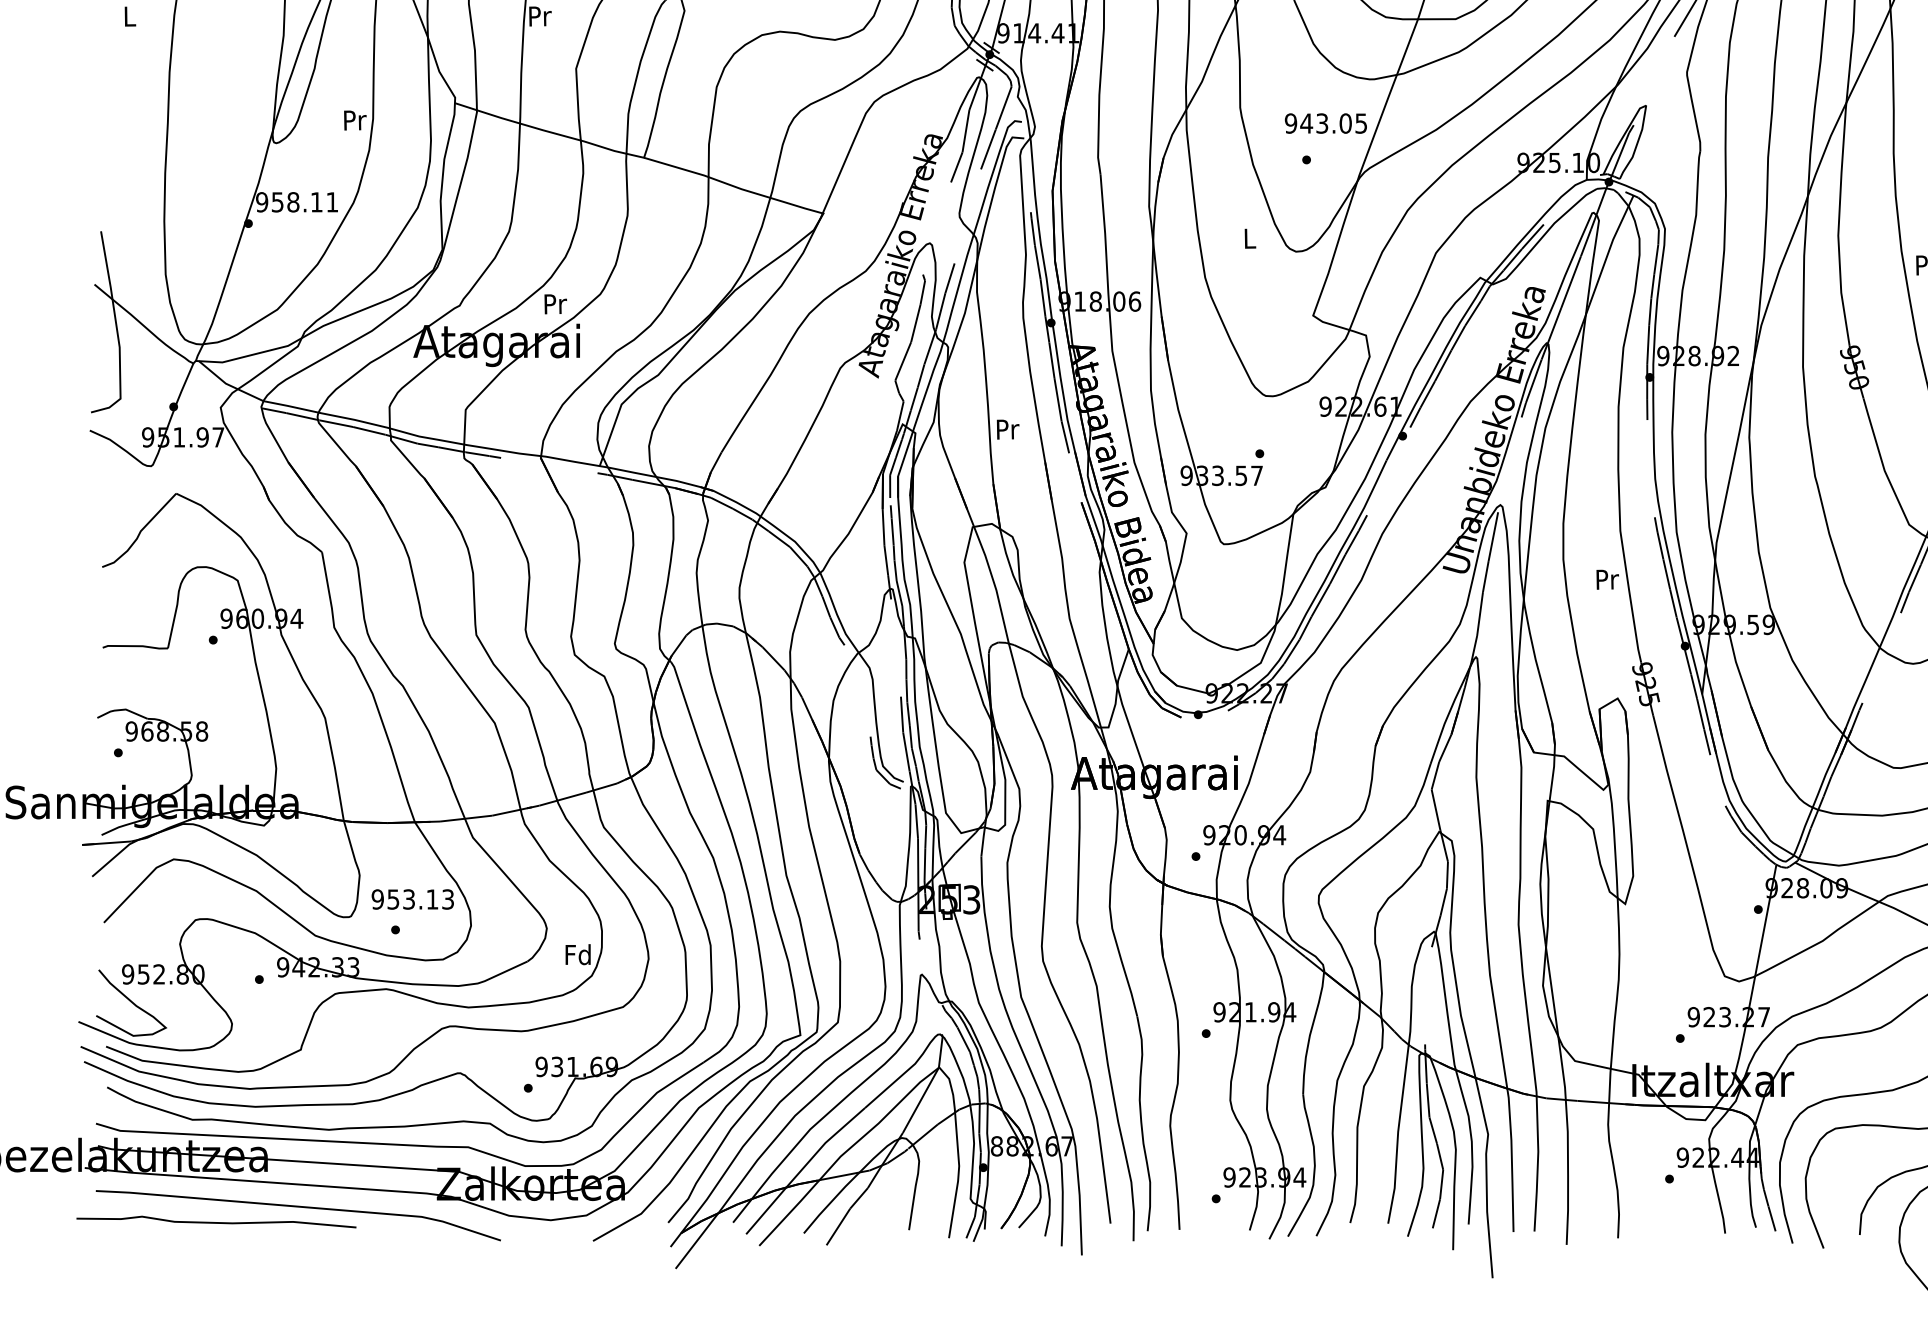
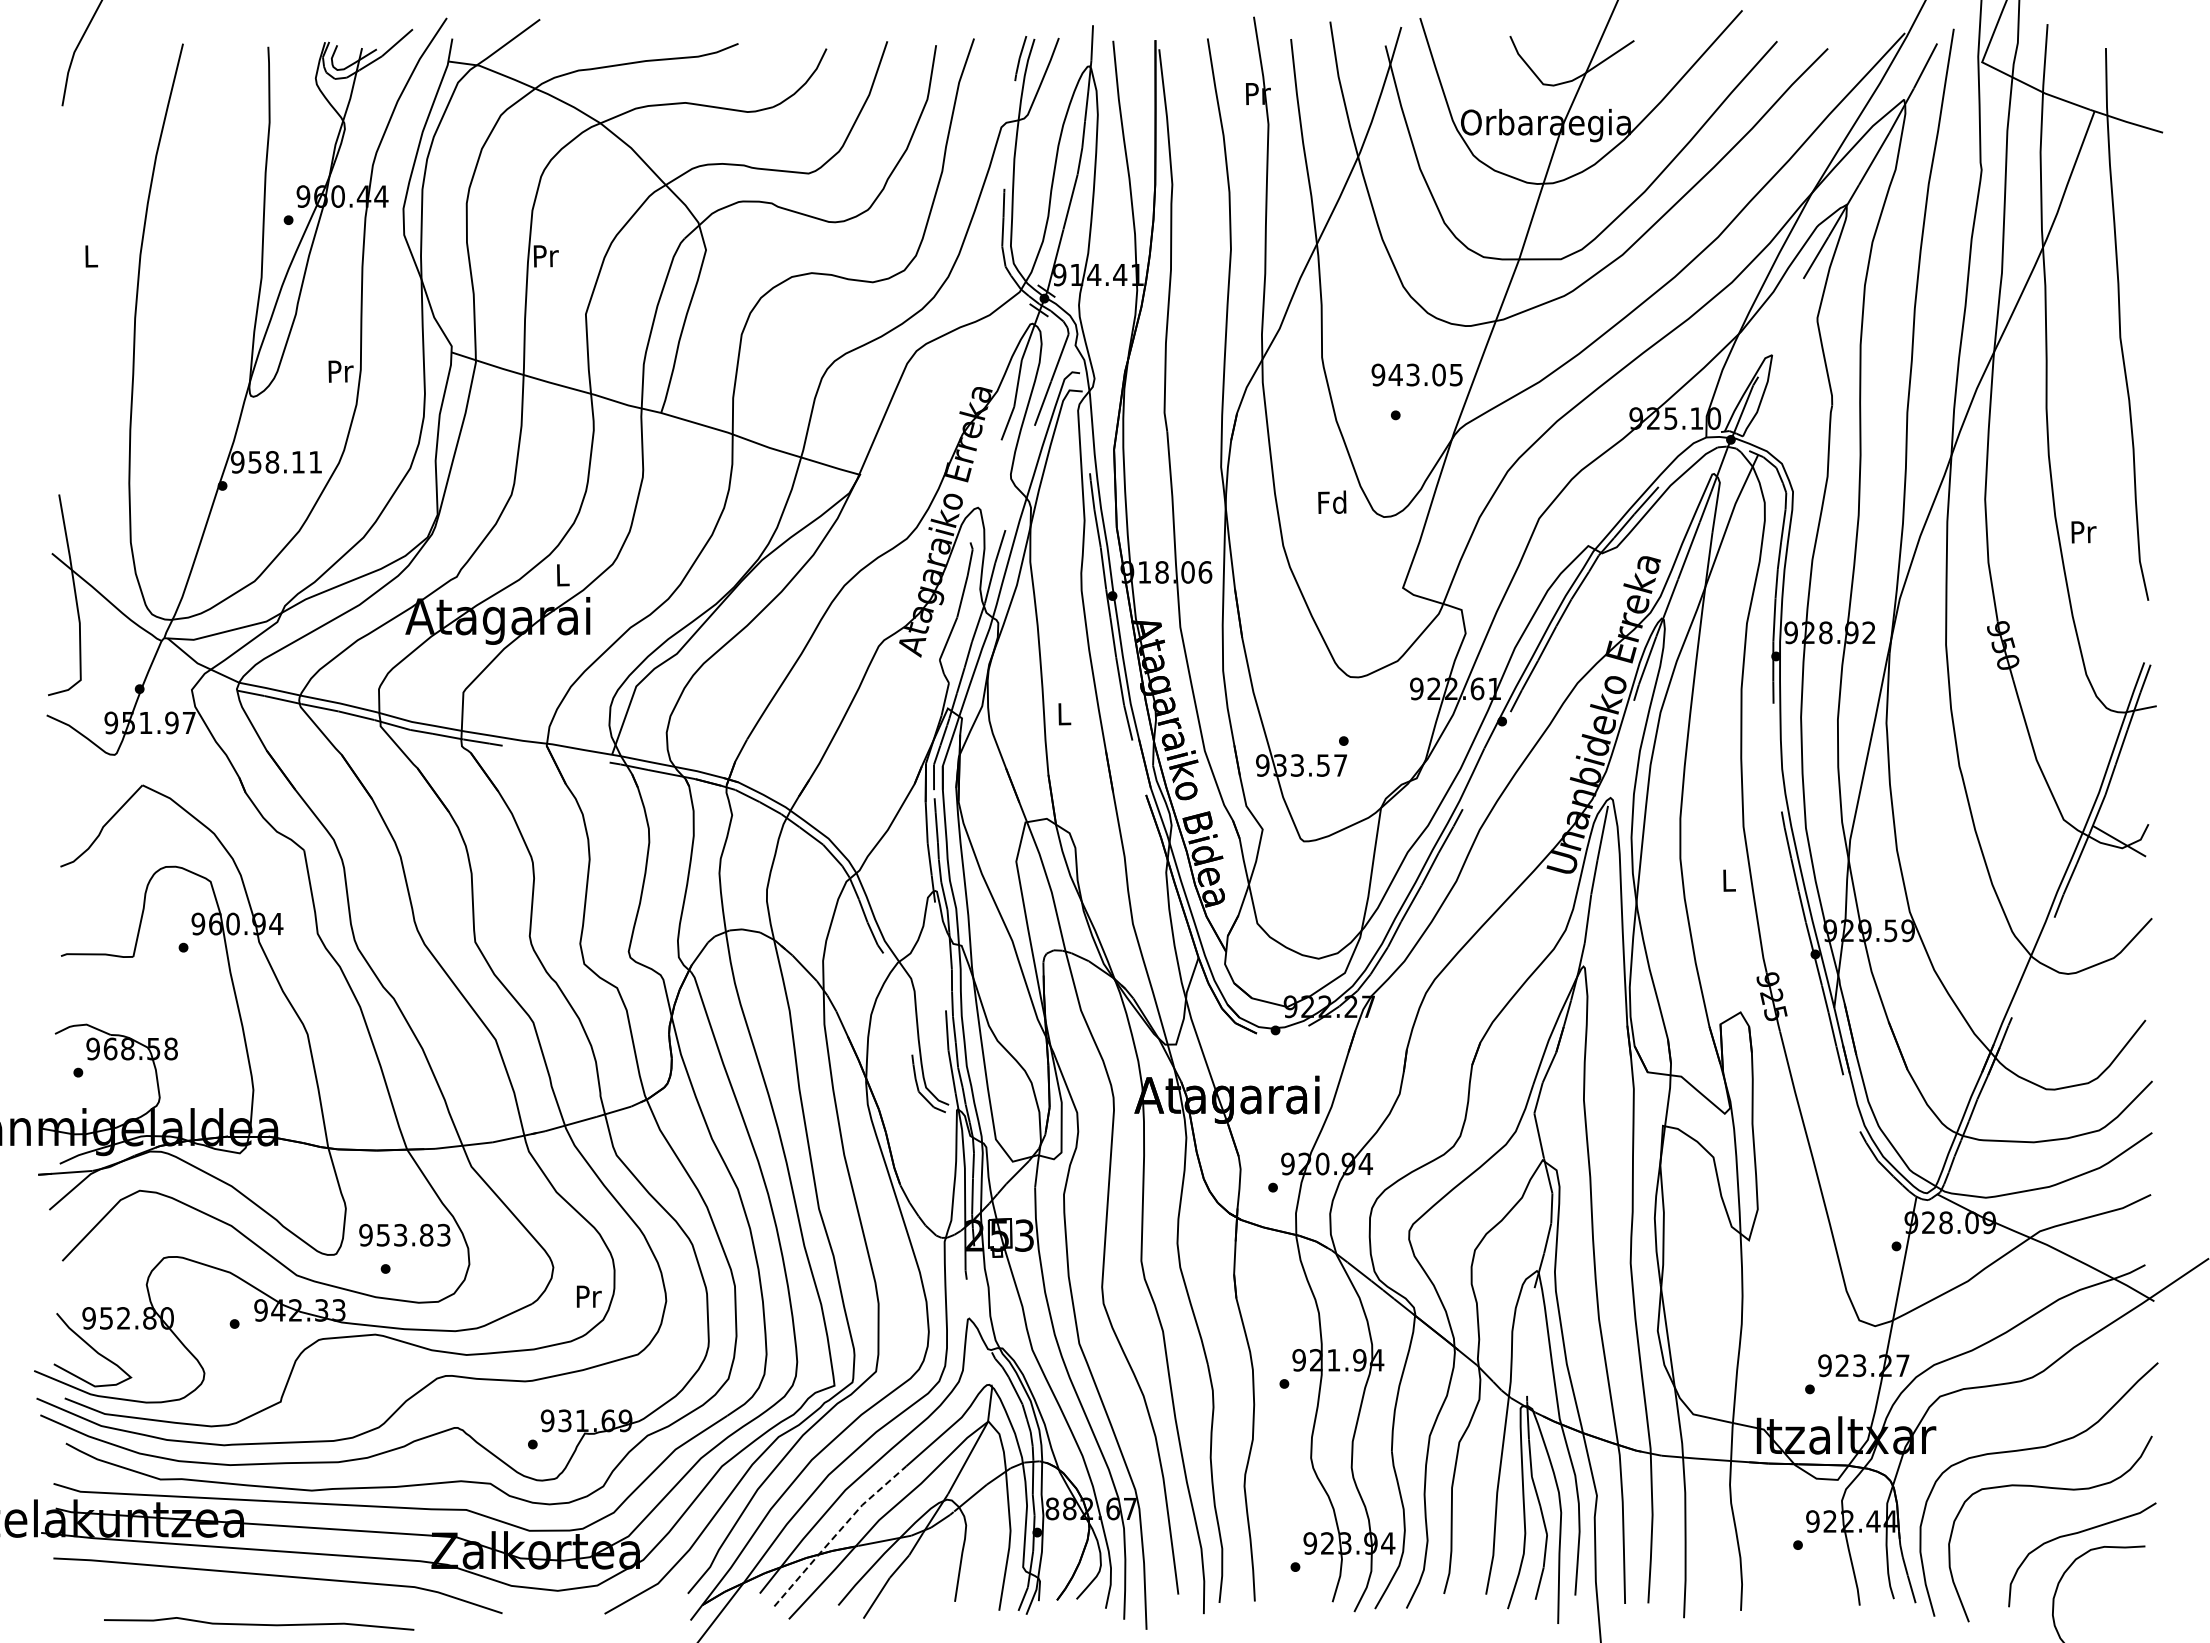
text: (1249, 237) -> (1332, 501), L -> Fd
text: (555, 304) -> (562, 575), Pr -> L
text: (1007, 429) -> (1064, 714), Pr -> L
text: (1607, 579) -> (1729, 880), Pr -> L
text: (432, 898) -> (426, 1234), 953.13 -> 953.83
text: (577, 954) -> (587, 1296), Fd -> Pr
line: (803, 1168) -> (837, 1533), solid -> dashed
curve: (215, 1221) -> (258, 1623), moved

